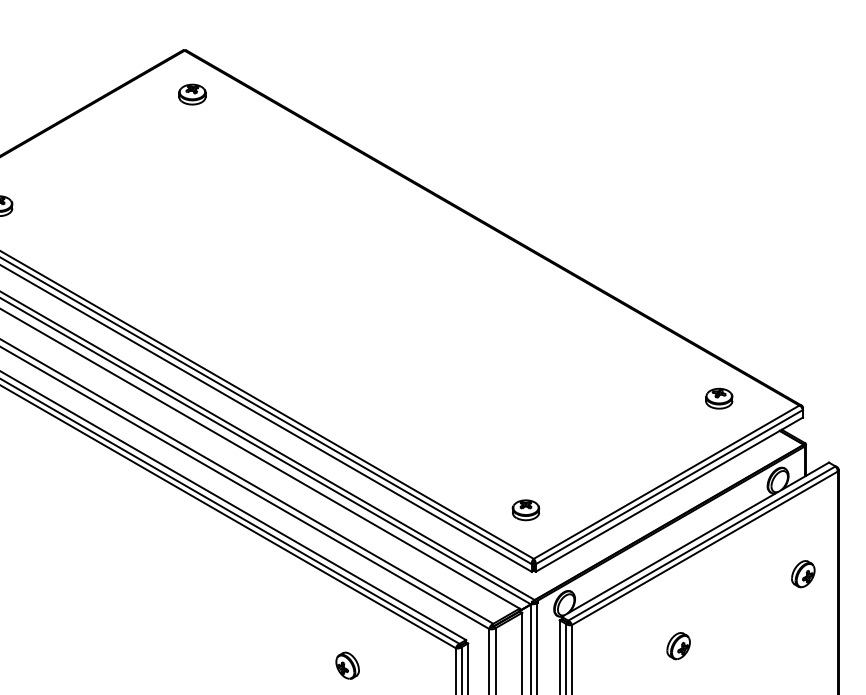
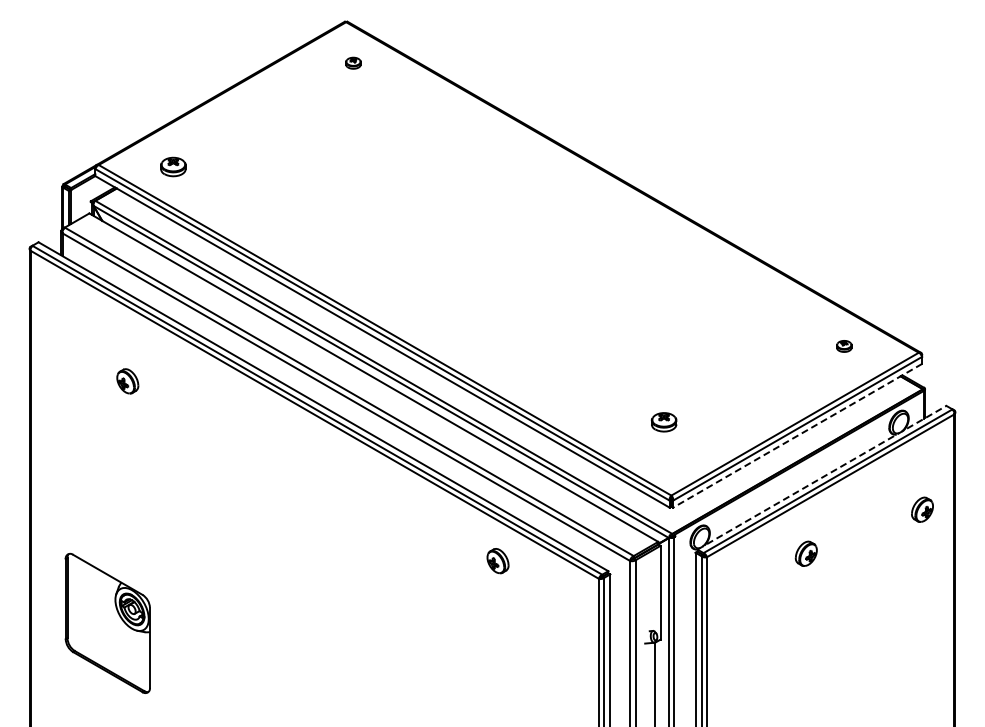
part: (192, 95) -> (353, 63), size x0.6
part: (719, 398) -> (844, 346), size x0.6
line: (669, 494) -> (797, 435), solid -> dashed
part: (525, 510) -> (663, 422), moved
line: (694, 539) -> (821, 477), solid -> dashed
part: (677, 645) -> (805, 553), moved
part: (347, 666) -> (497, 561), moved

